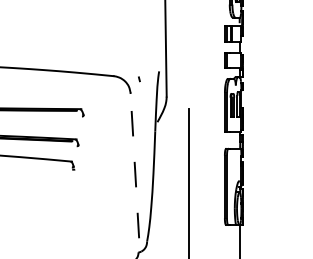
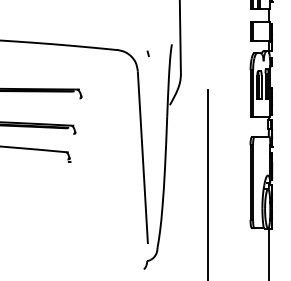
line: (134, 165) -> (142, 156), dashed -> solid

